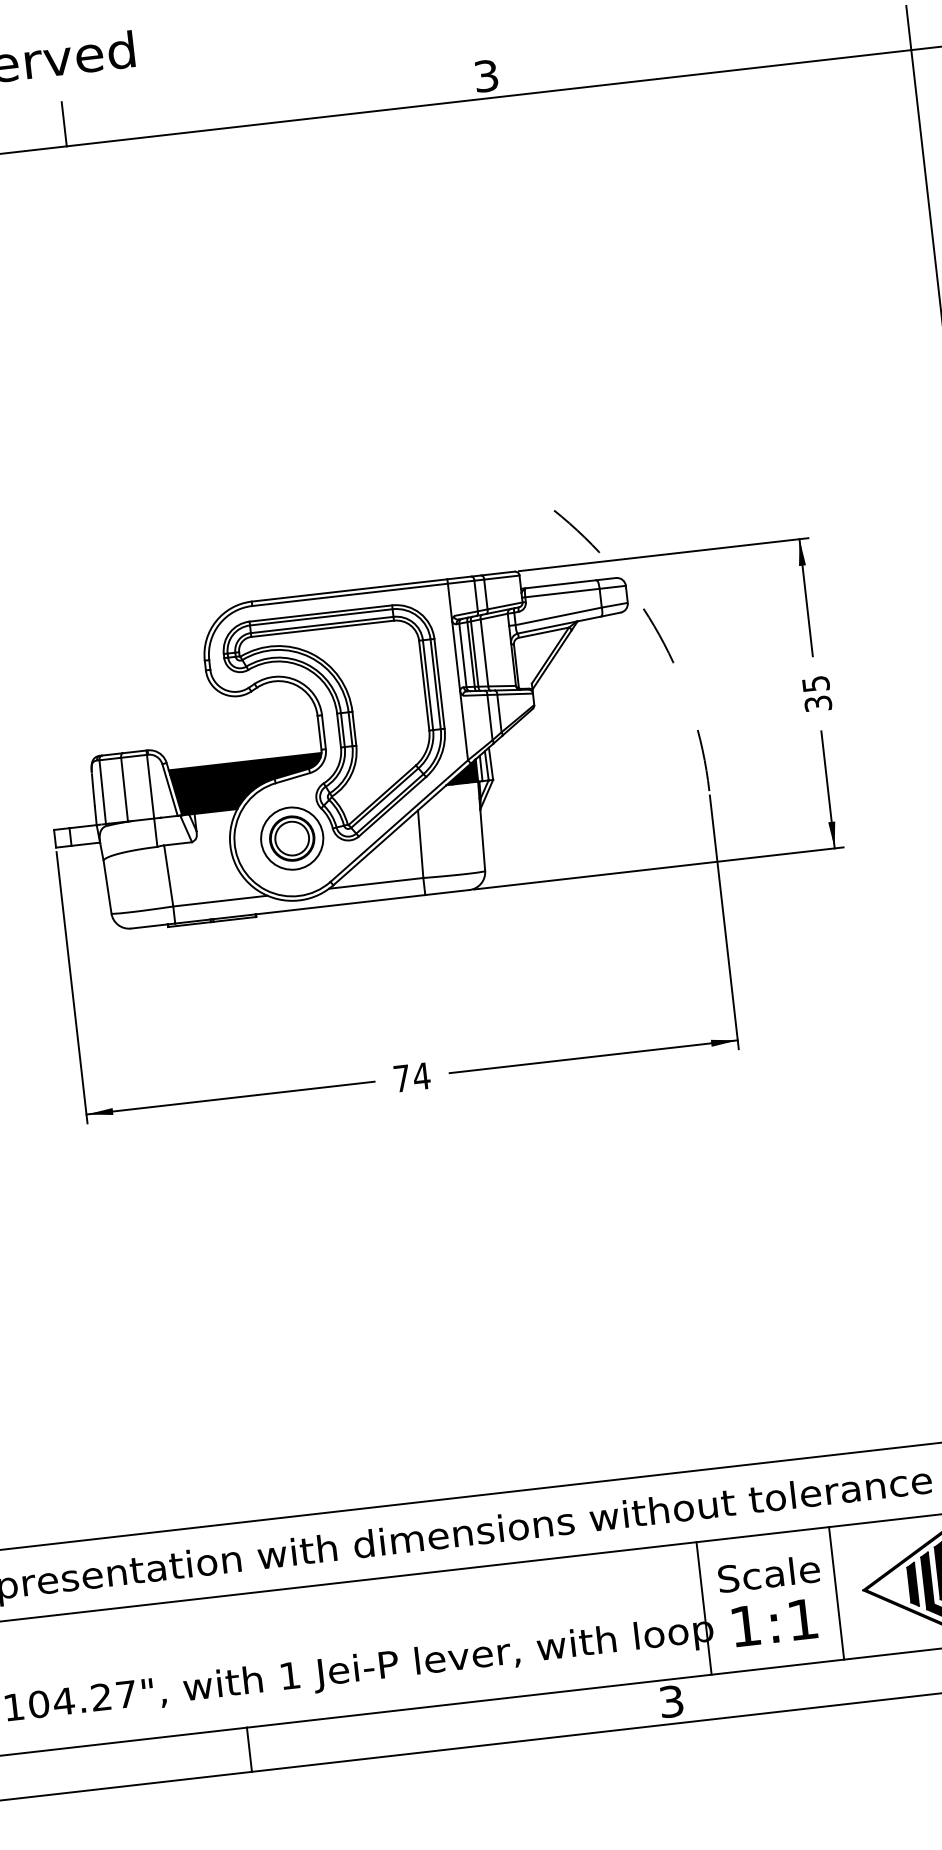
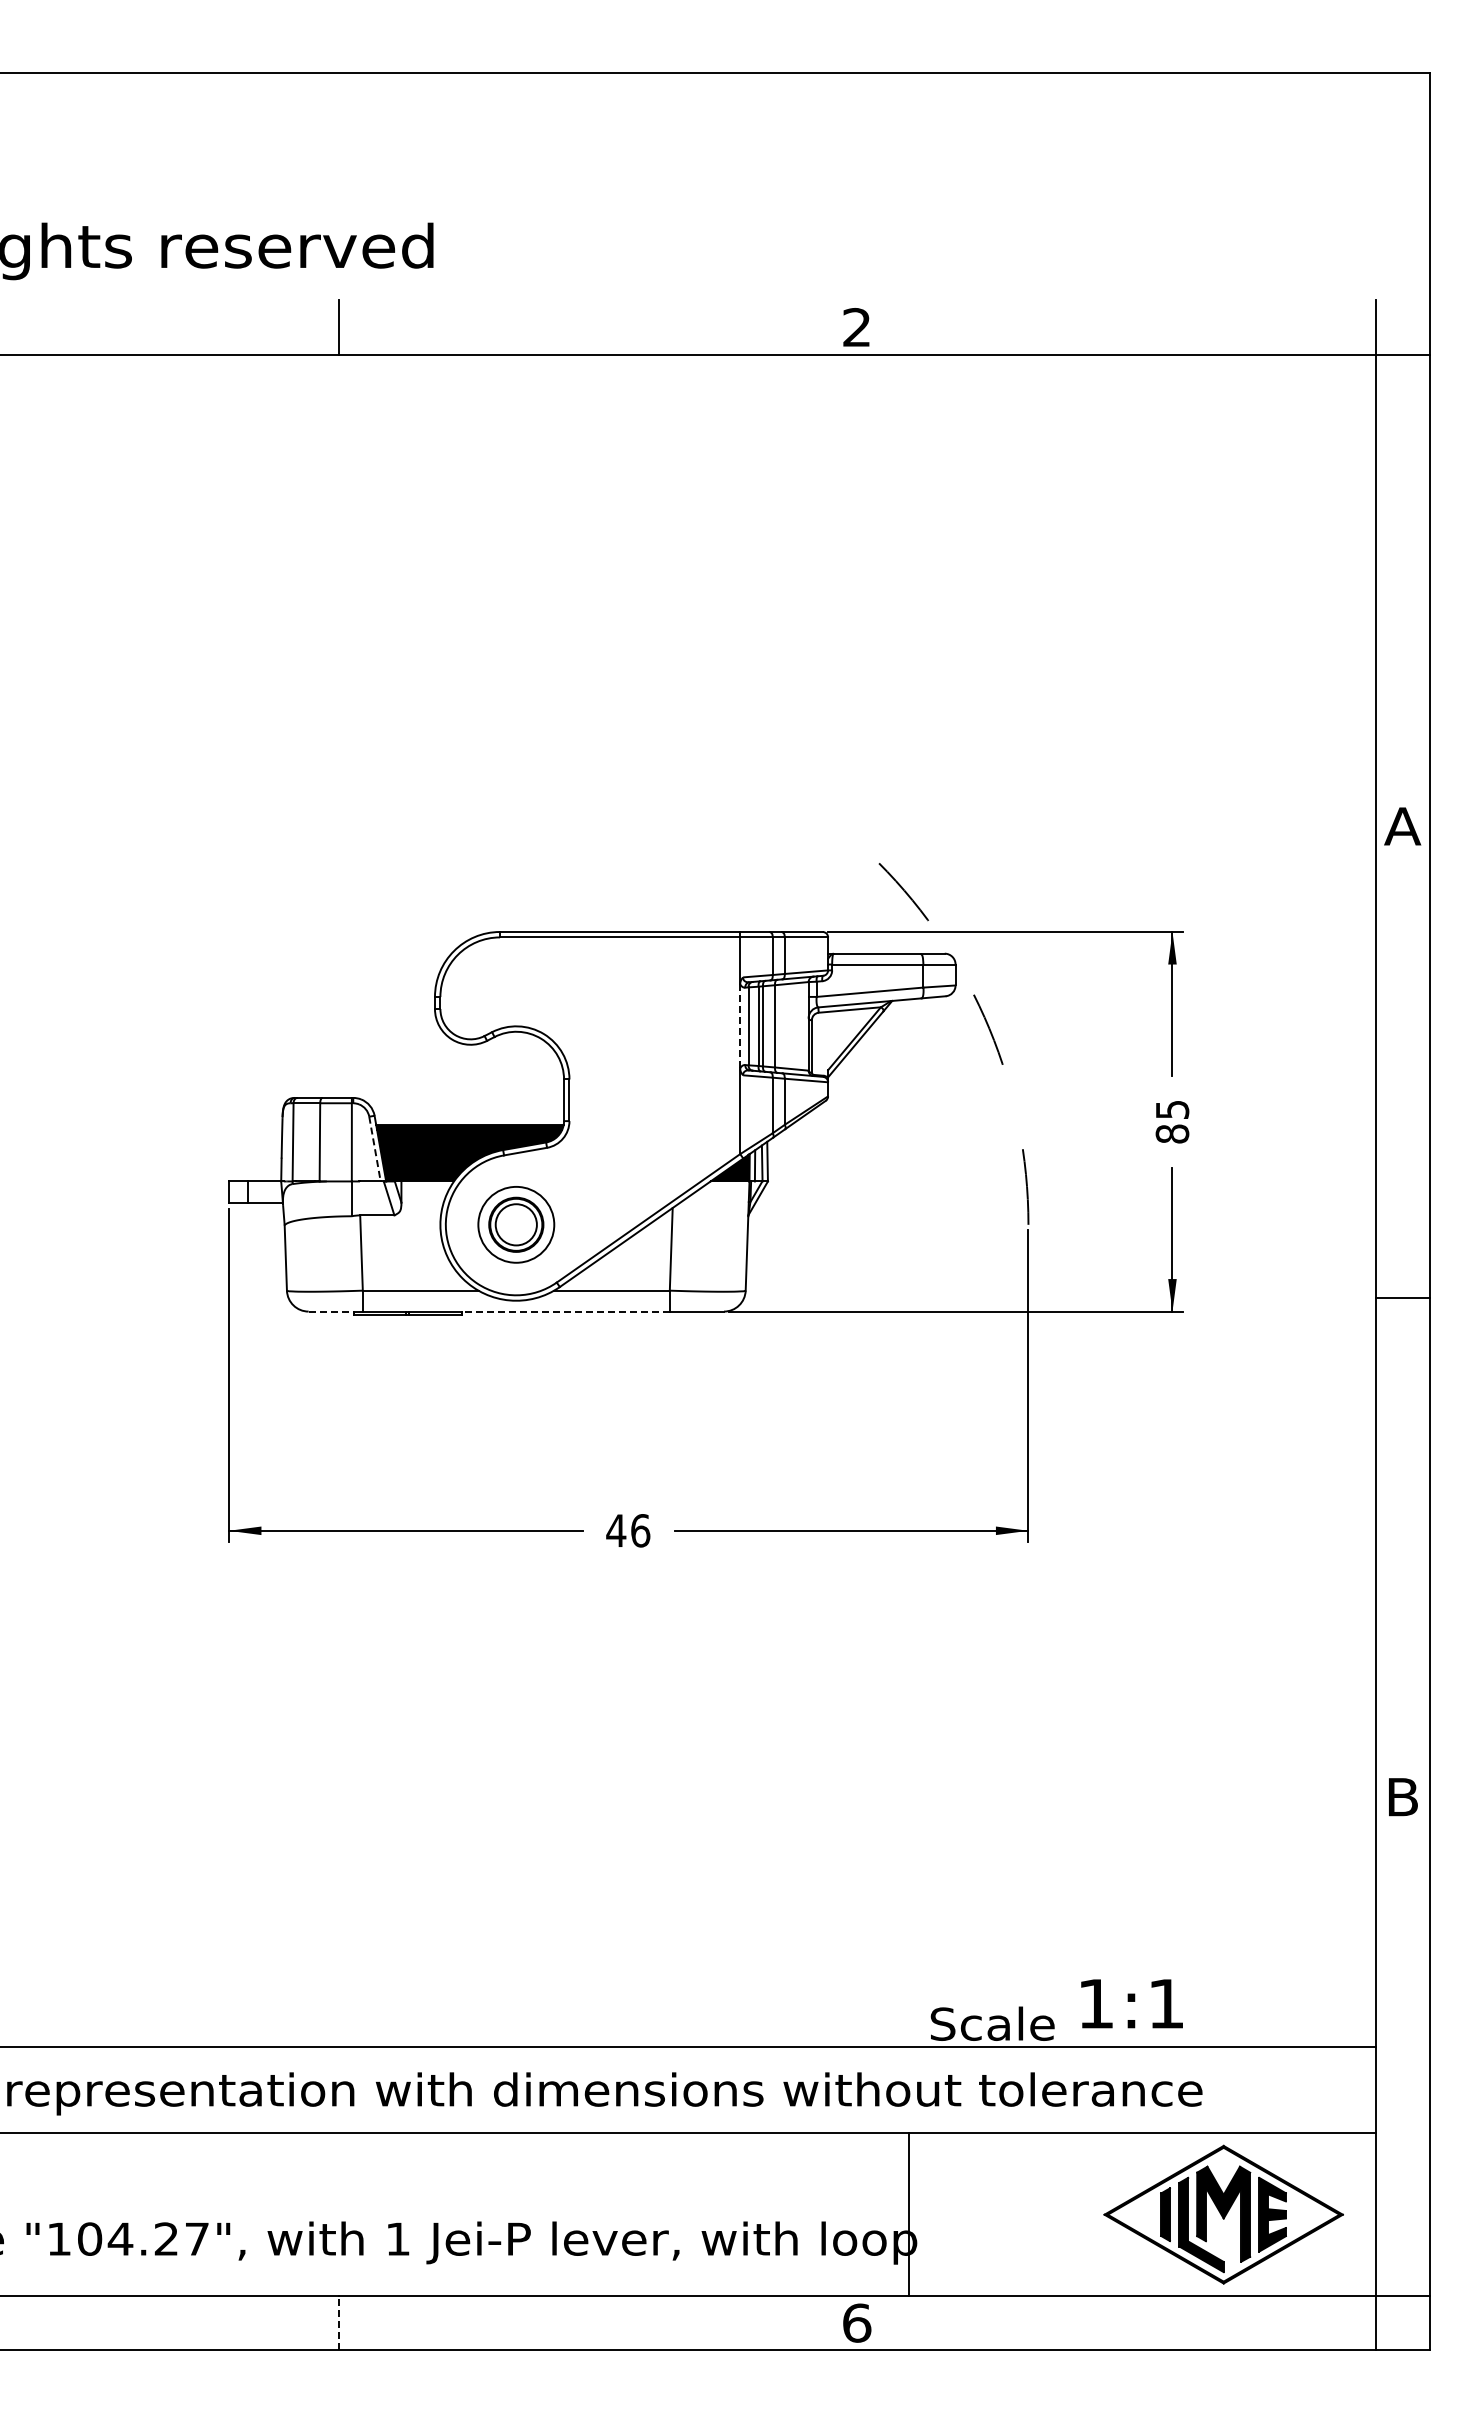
text: (486, 76) -> (856, 327), 3 -> 2
line: (456, 655) -> (740, 1025), solid -> dashed
text: (818, 703) -> (1172, 1133), 35 -> 85
part: (338, 726) -> (587, 1095), removed
line: (169, 790) -> (374, 1149), solid -> dashed
line: (340, 904) -> (565, 1311), solid -> dashed
line: (149, 926) -> (331, 1311), solid -> dashed
text: (411, 1077) -> (628, 1530), 74 -> 46
text: (768, 1573) -> (992, 2023), moved
line: (836, 1593) -> (1071, 2214), removed
text: (774, 1622) -> (1131, 2003), moved
text: (671, 1701) -> (857, 2322), 3 -> 6
line: (249, 1749) -> (338, 2322), solid -> dashed

